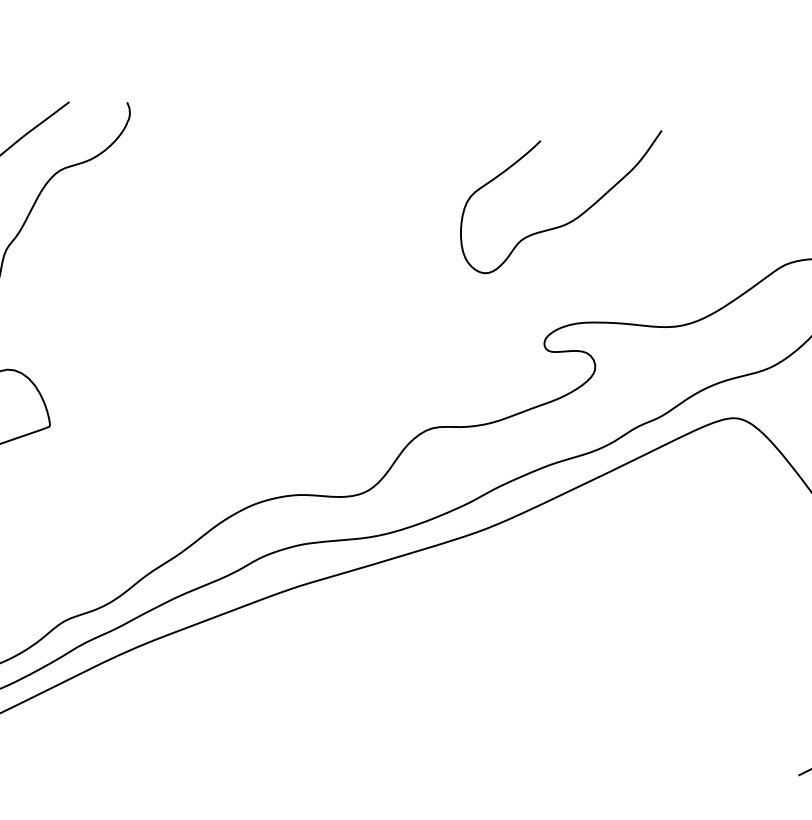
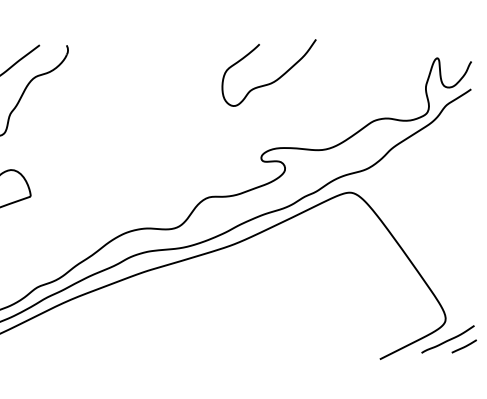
curve: (568, 220) -> (272, 81), moved

